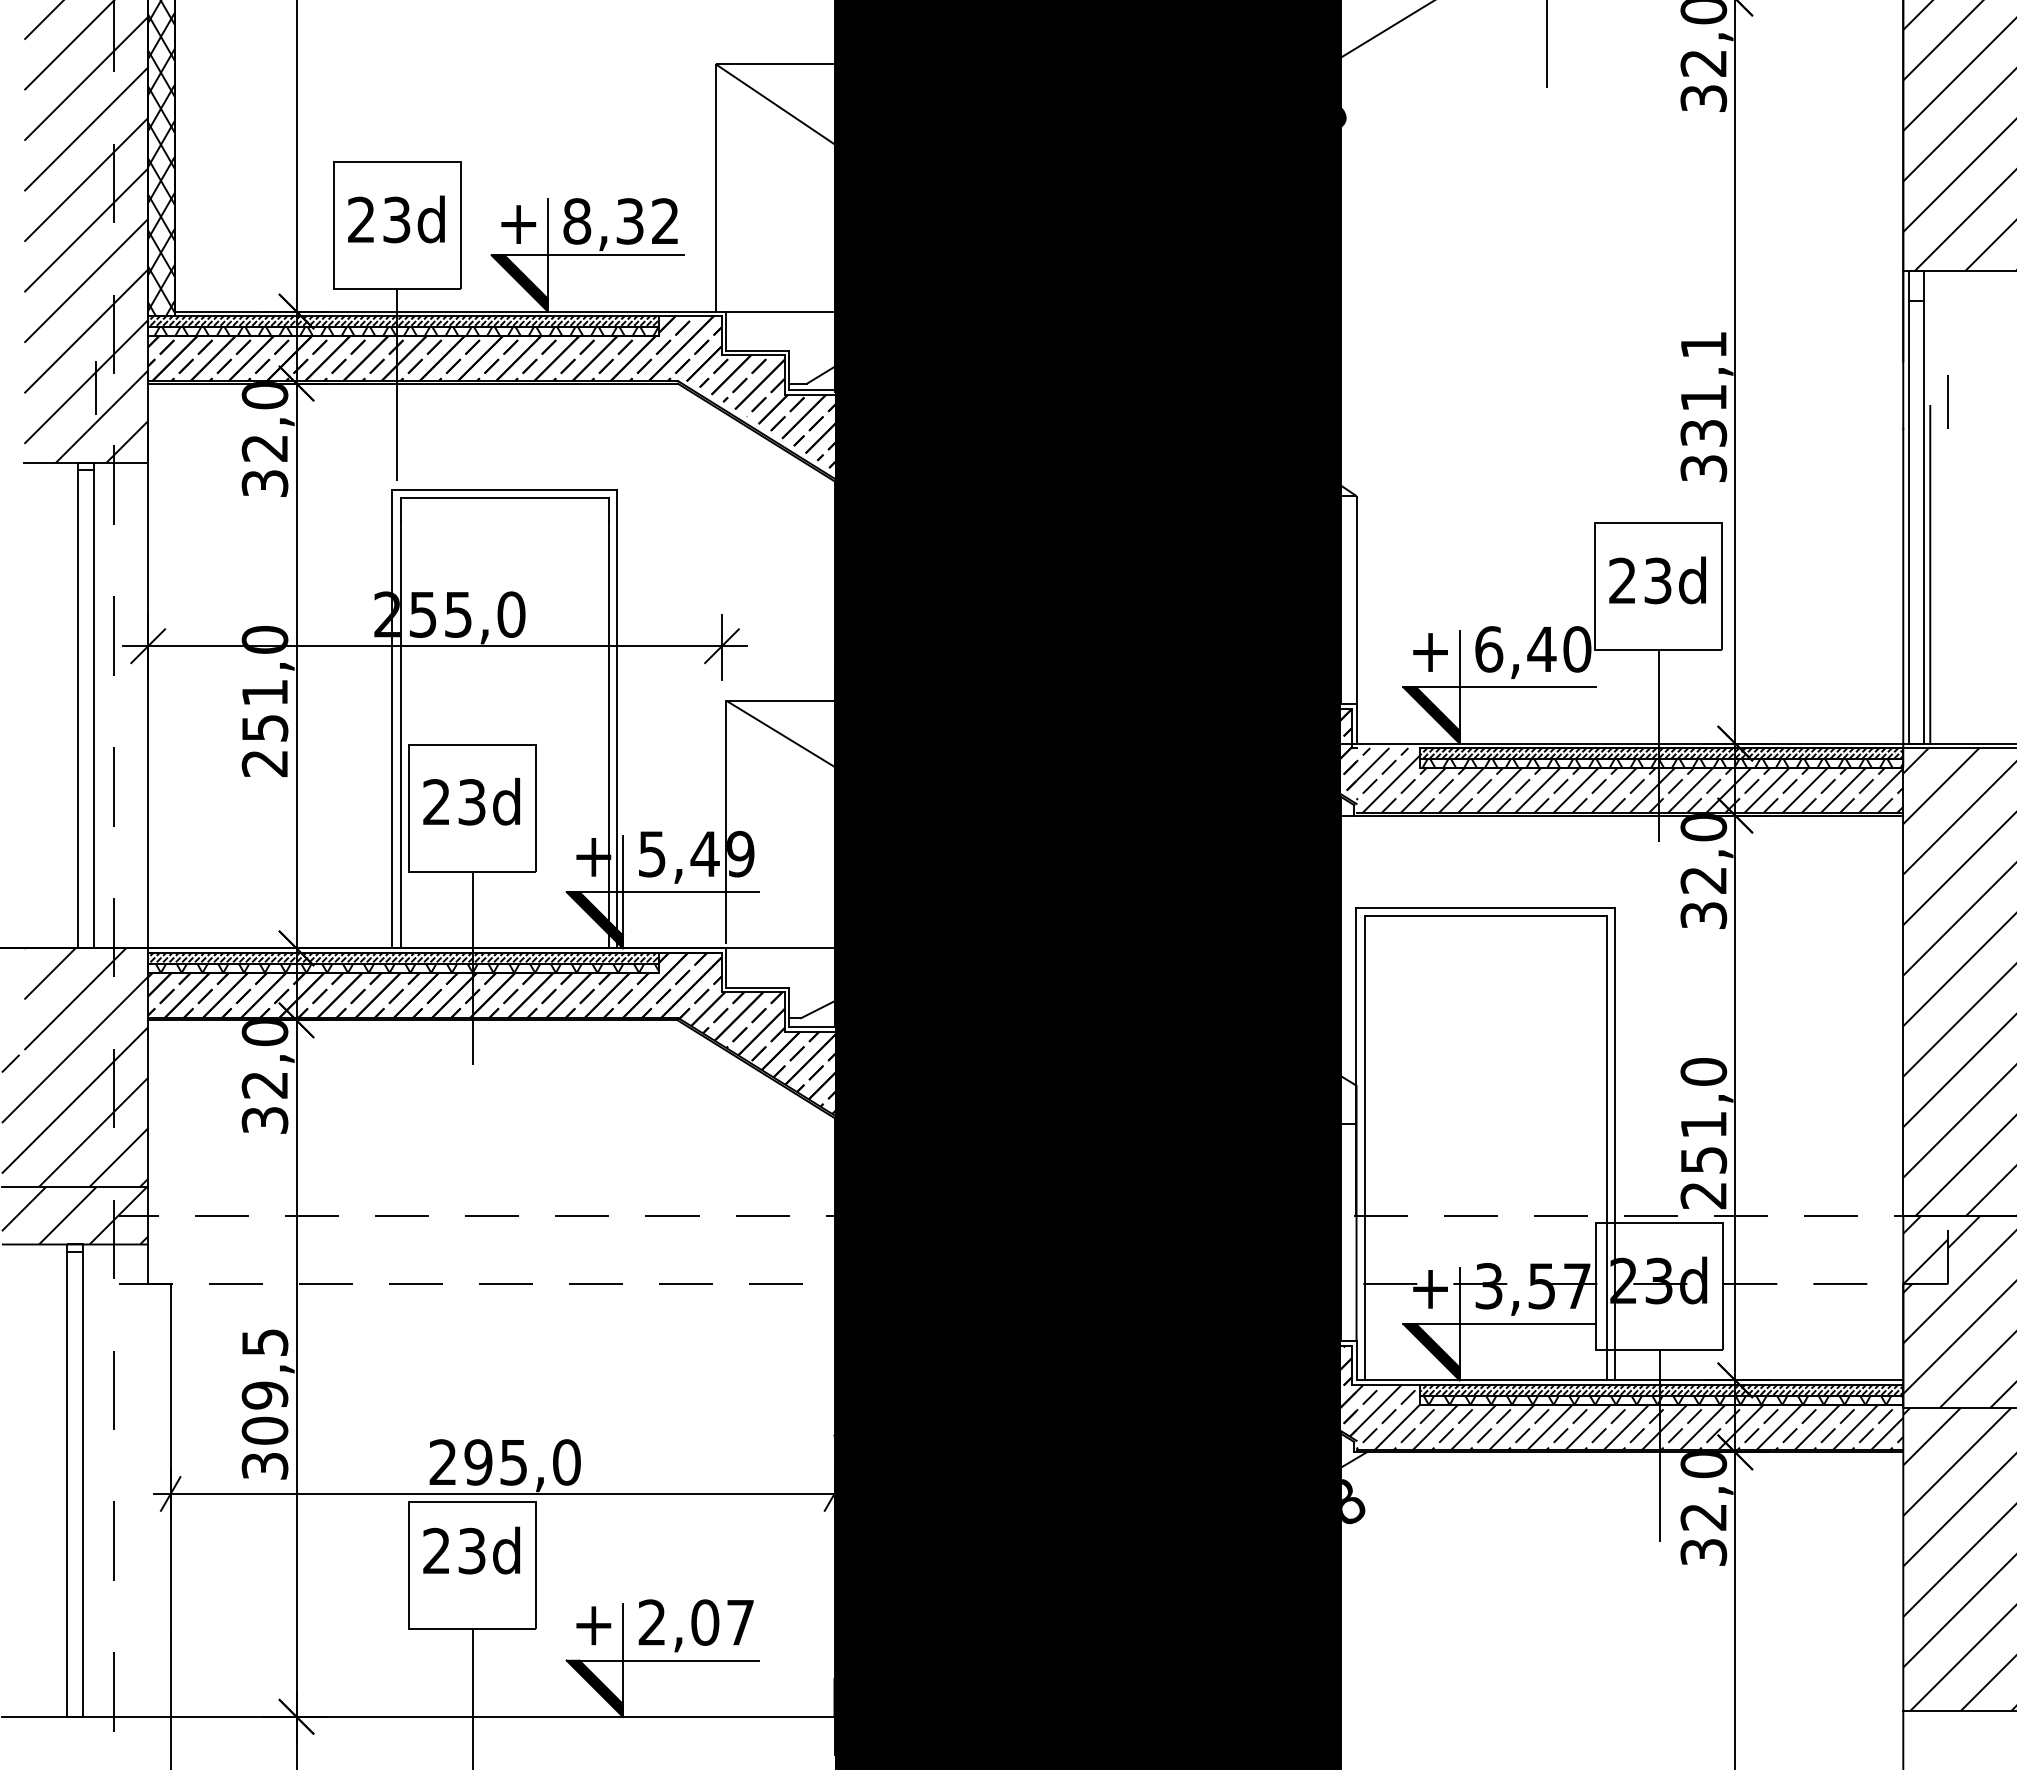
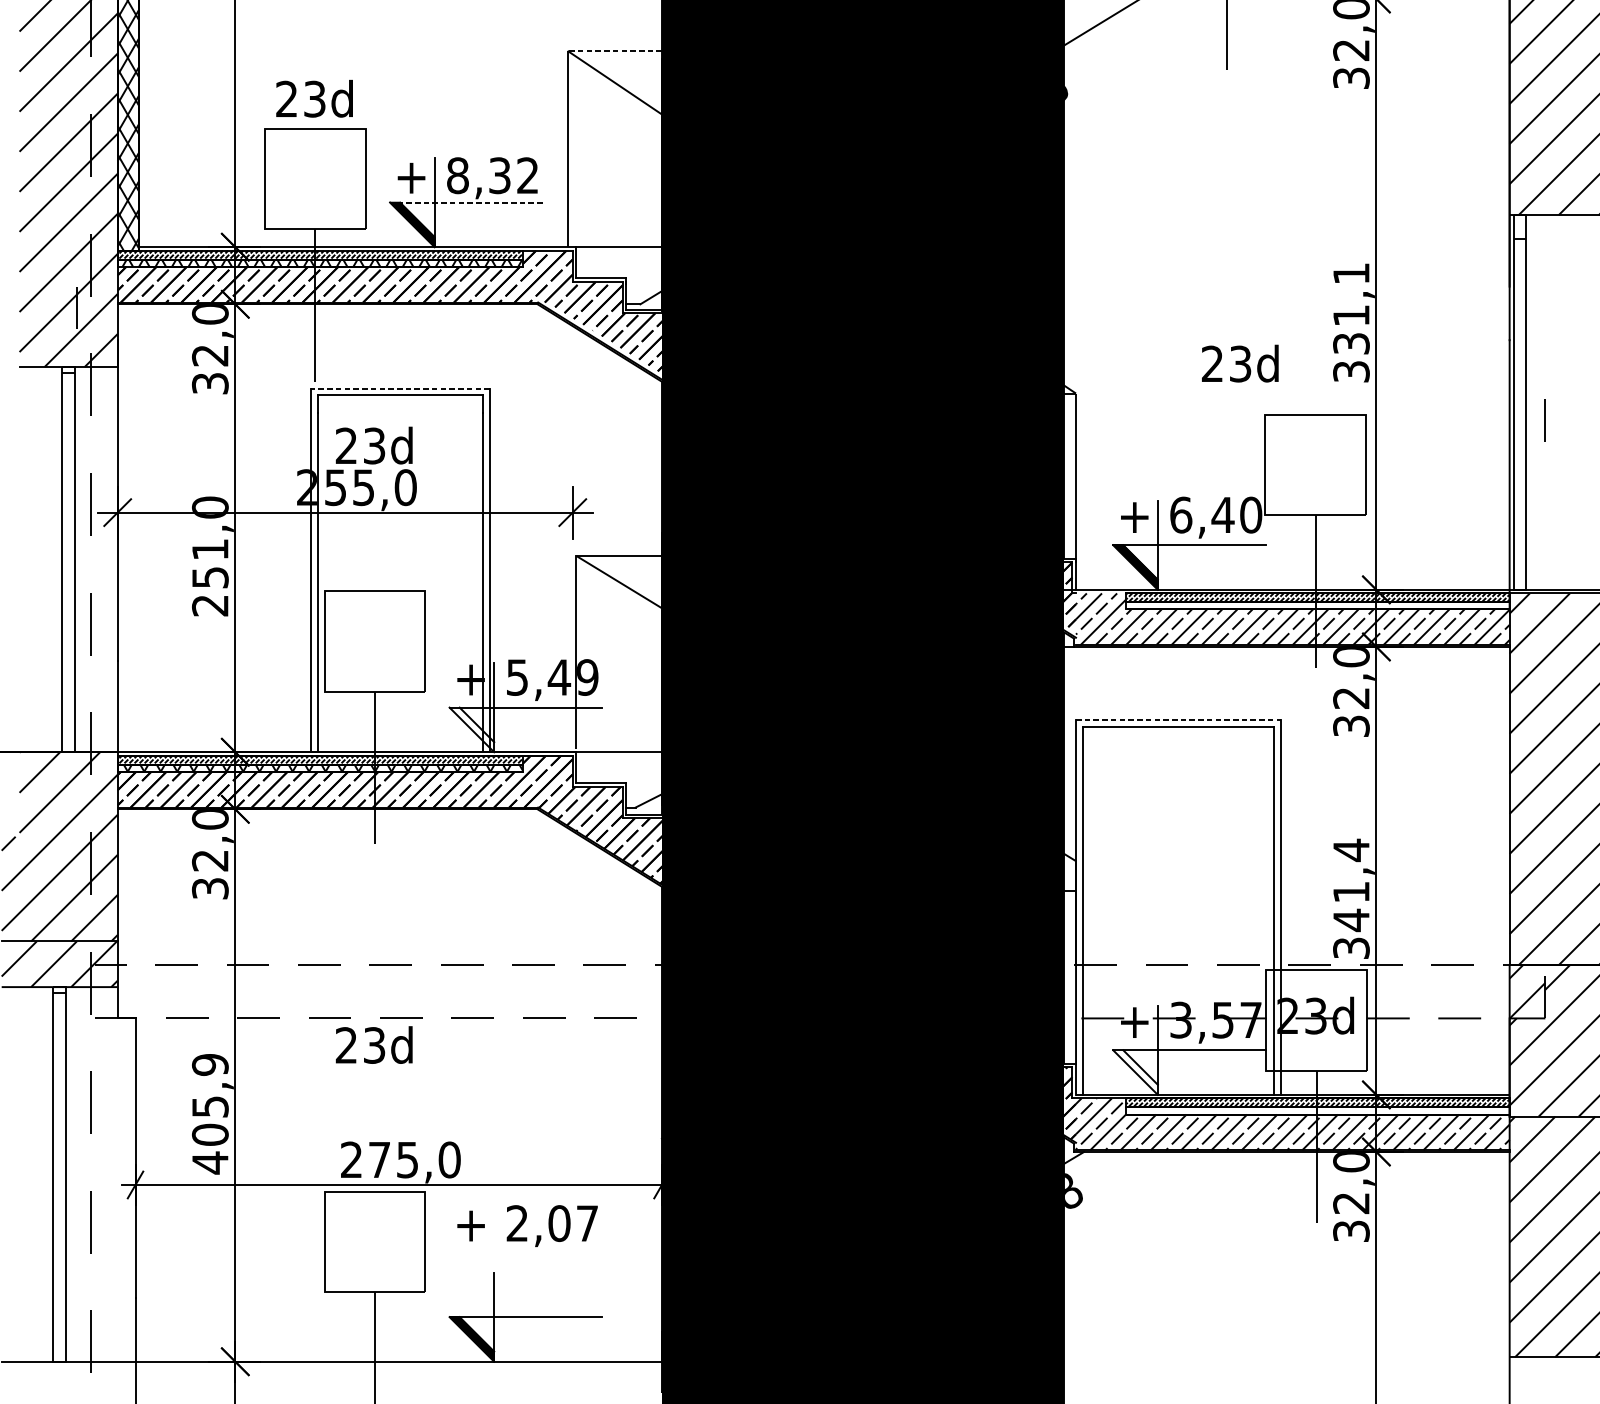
line: (774, 64) -> (614, 51), solid -> dashed
text: (396, 219) -> (314, 98), moved
line: (587, 255) -> (466, 202), solid -> dashed
line: (1947, 401) -> (1544, 420), moved
line: (504, 489) -> (400, 388), solid -> dashed
line: (1930, 574) -> (1531, 455), removed
text: (1657, 580) -> (1240, 363), moved
hatch: (1662, 763) -> (1318, 605), removed
text: (471, 801) -> (374, 445), moved
line: (1486, 907) -> (1179, 719), solid -> dashed
hatch: (594, 920) -> (471, 730), removed
text: (1703, 1133) -> (1351, 899), 251,0 -> 341,4
hatch: (1431, 1352) -> (1135, 1072), removed
hatch: (1663, 1400) -> (1319, 1110), removed
text: (264, 1404) -> (209, 1114), 309,5 -> 405,9
text: (478, 1462) -> (379, 1160), 295,0 -> 275,0
text: (471, 1550) -> (374, 1045), moved
text: (664, 1625) -> (527, 1225), moved

